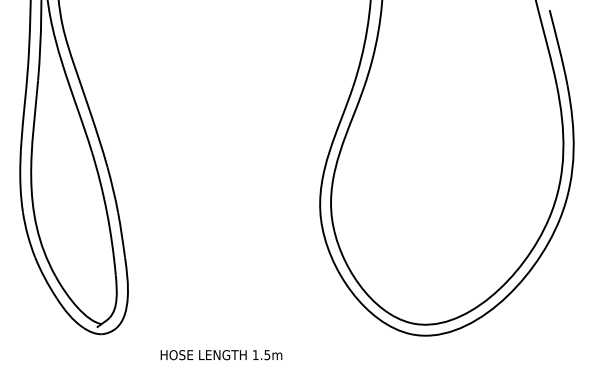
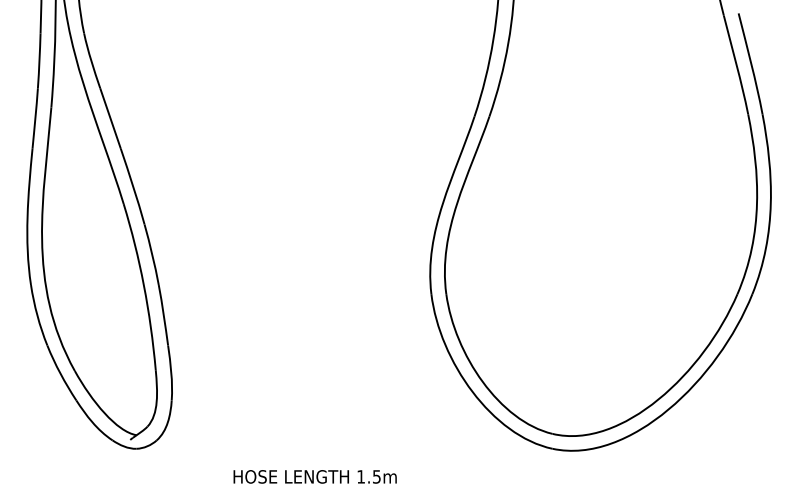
text: (221, 355) -> (315, 477), moved

